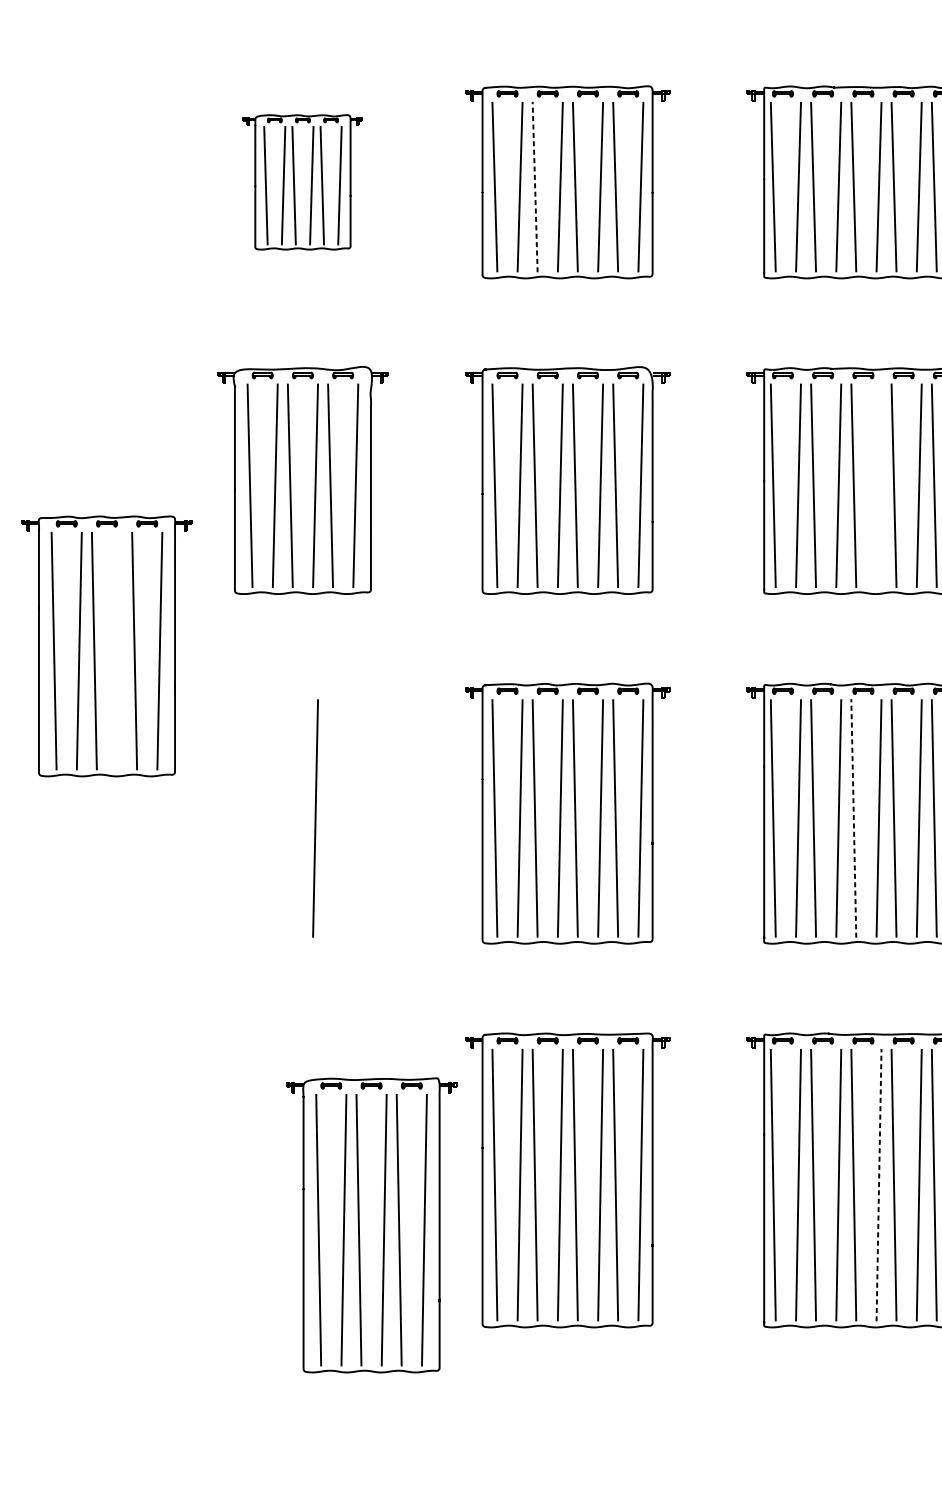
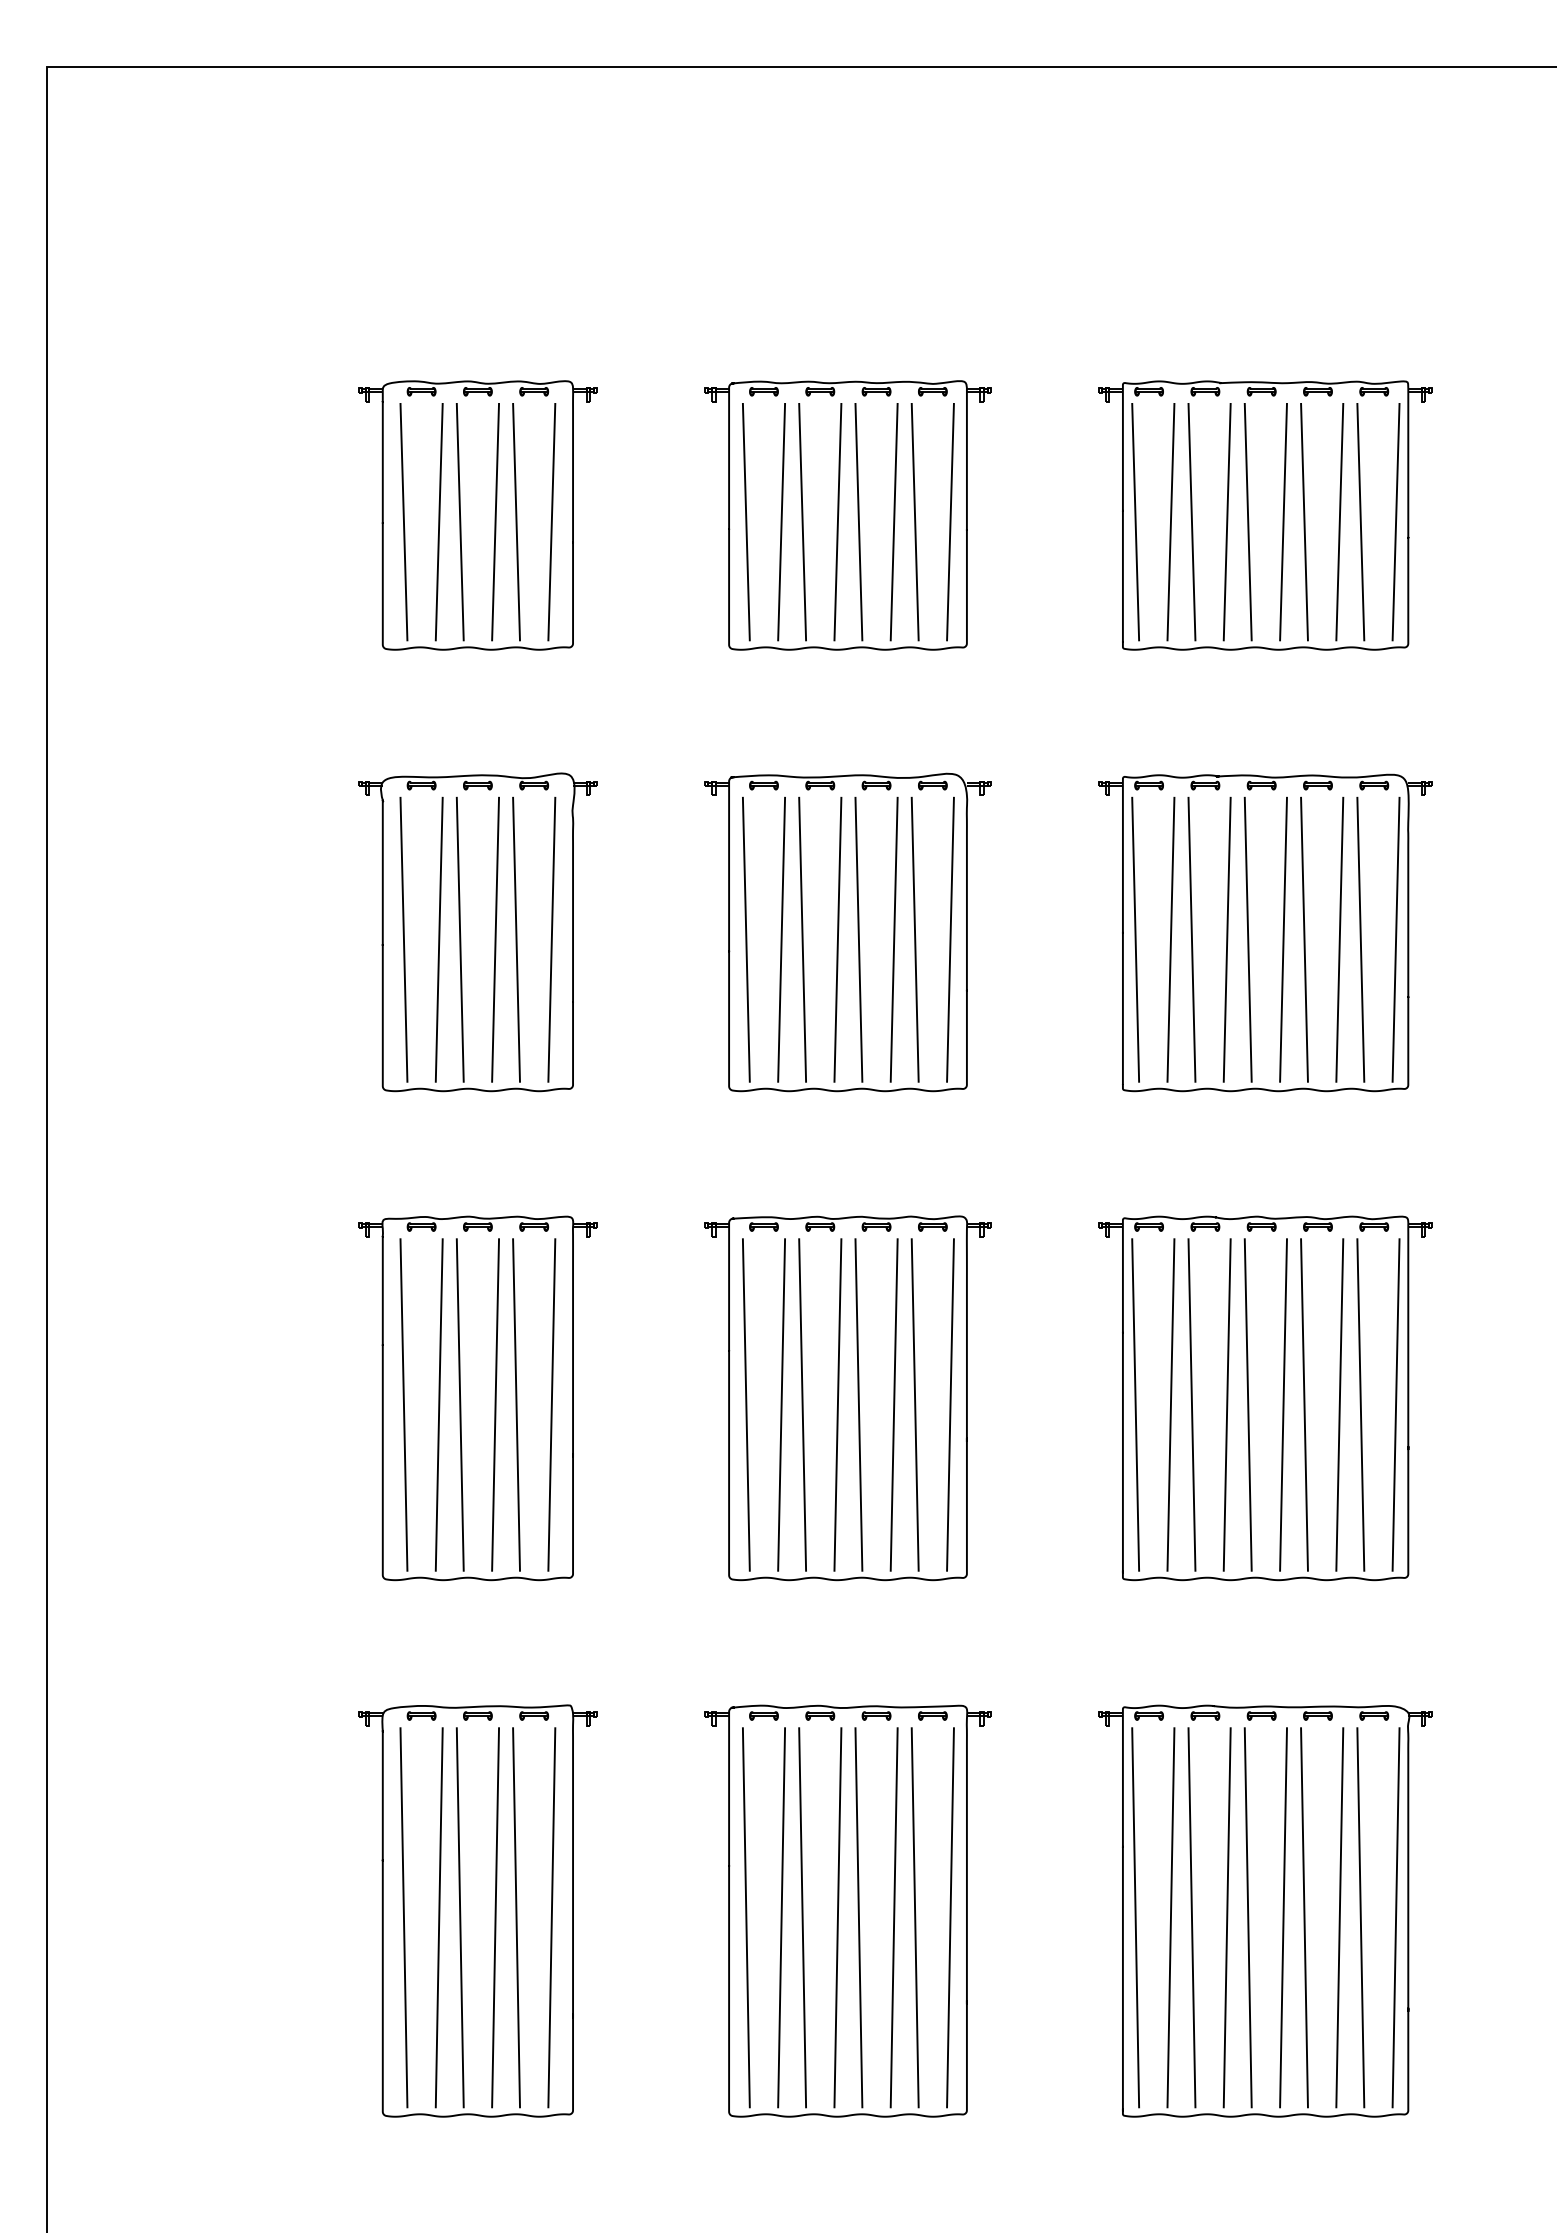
part: (302, 182) -> (477, 515), size x1.43
line: (535, 186) -> (802, 521), dashed -> solid
line: (879, 485) -> (1283, 939), added
part: (106, 646) -> (477, 1398), moved
line: (853, 818) -> (1248, 1405), dashed -> solid
line: (879, 1184) -> (1283, 1917), dashed -> solid
part: (371, 1225) -> (477, 1910), moved

